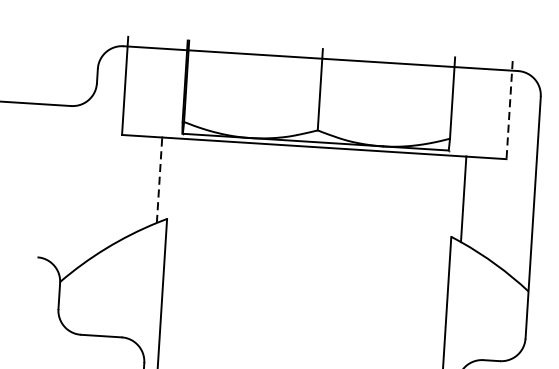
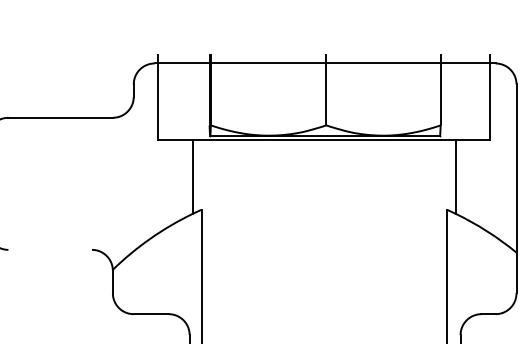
line: (509, 111) -> (490, 98), dashed -> solid
line: (159, 179) -> (192, 176), dashed -> solid

